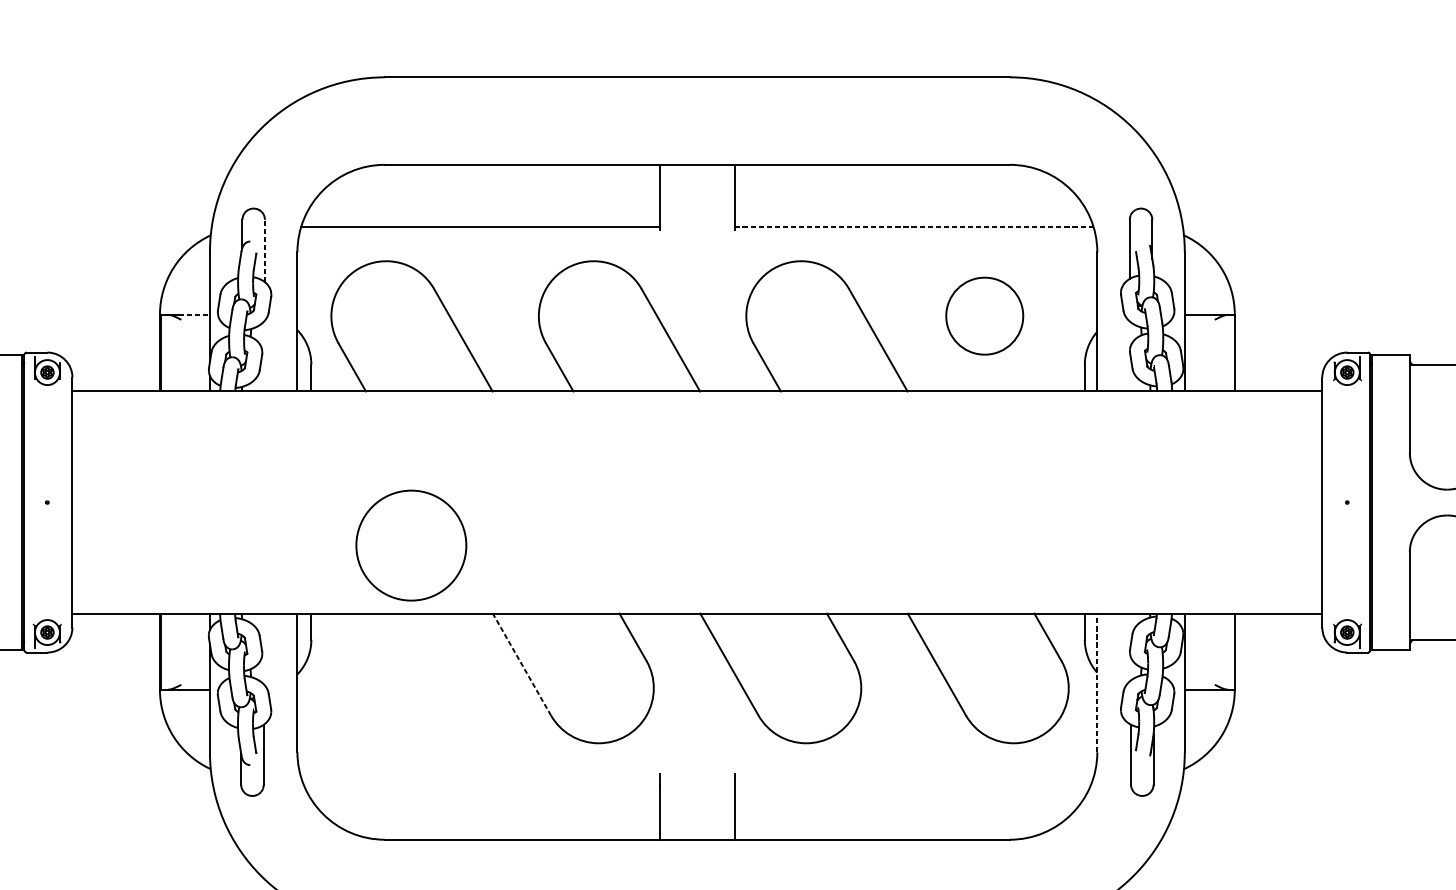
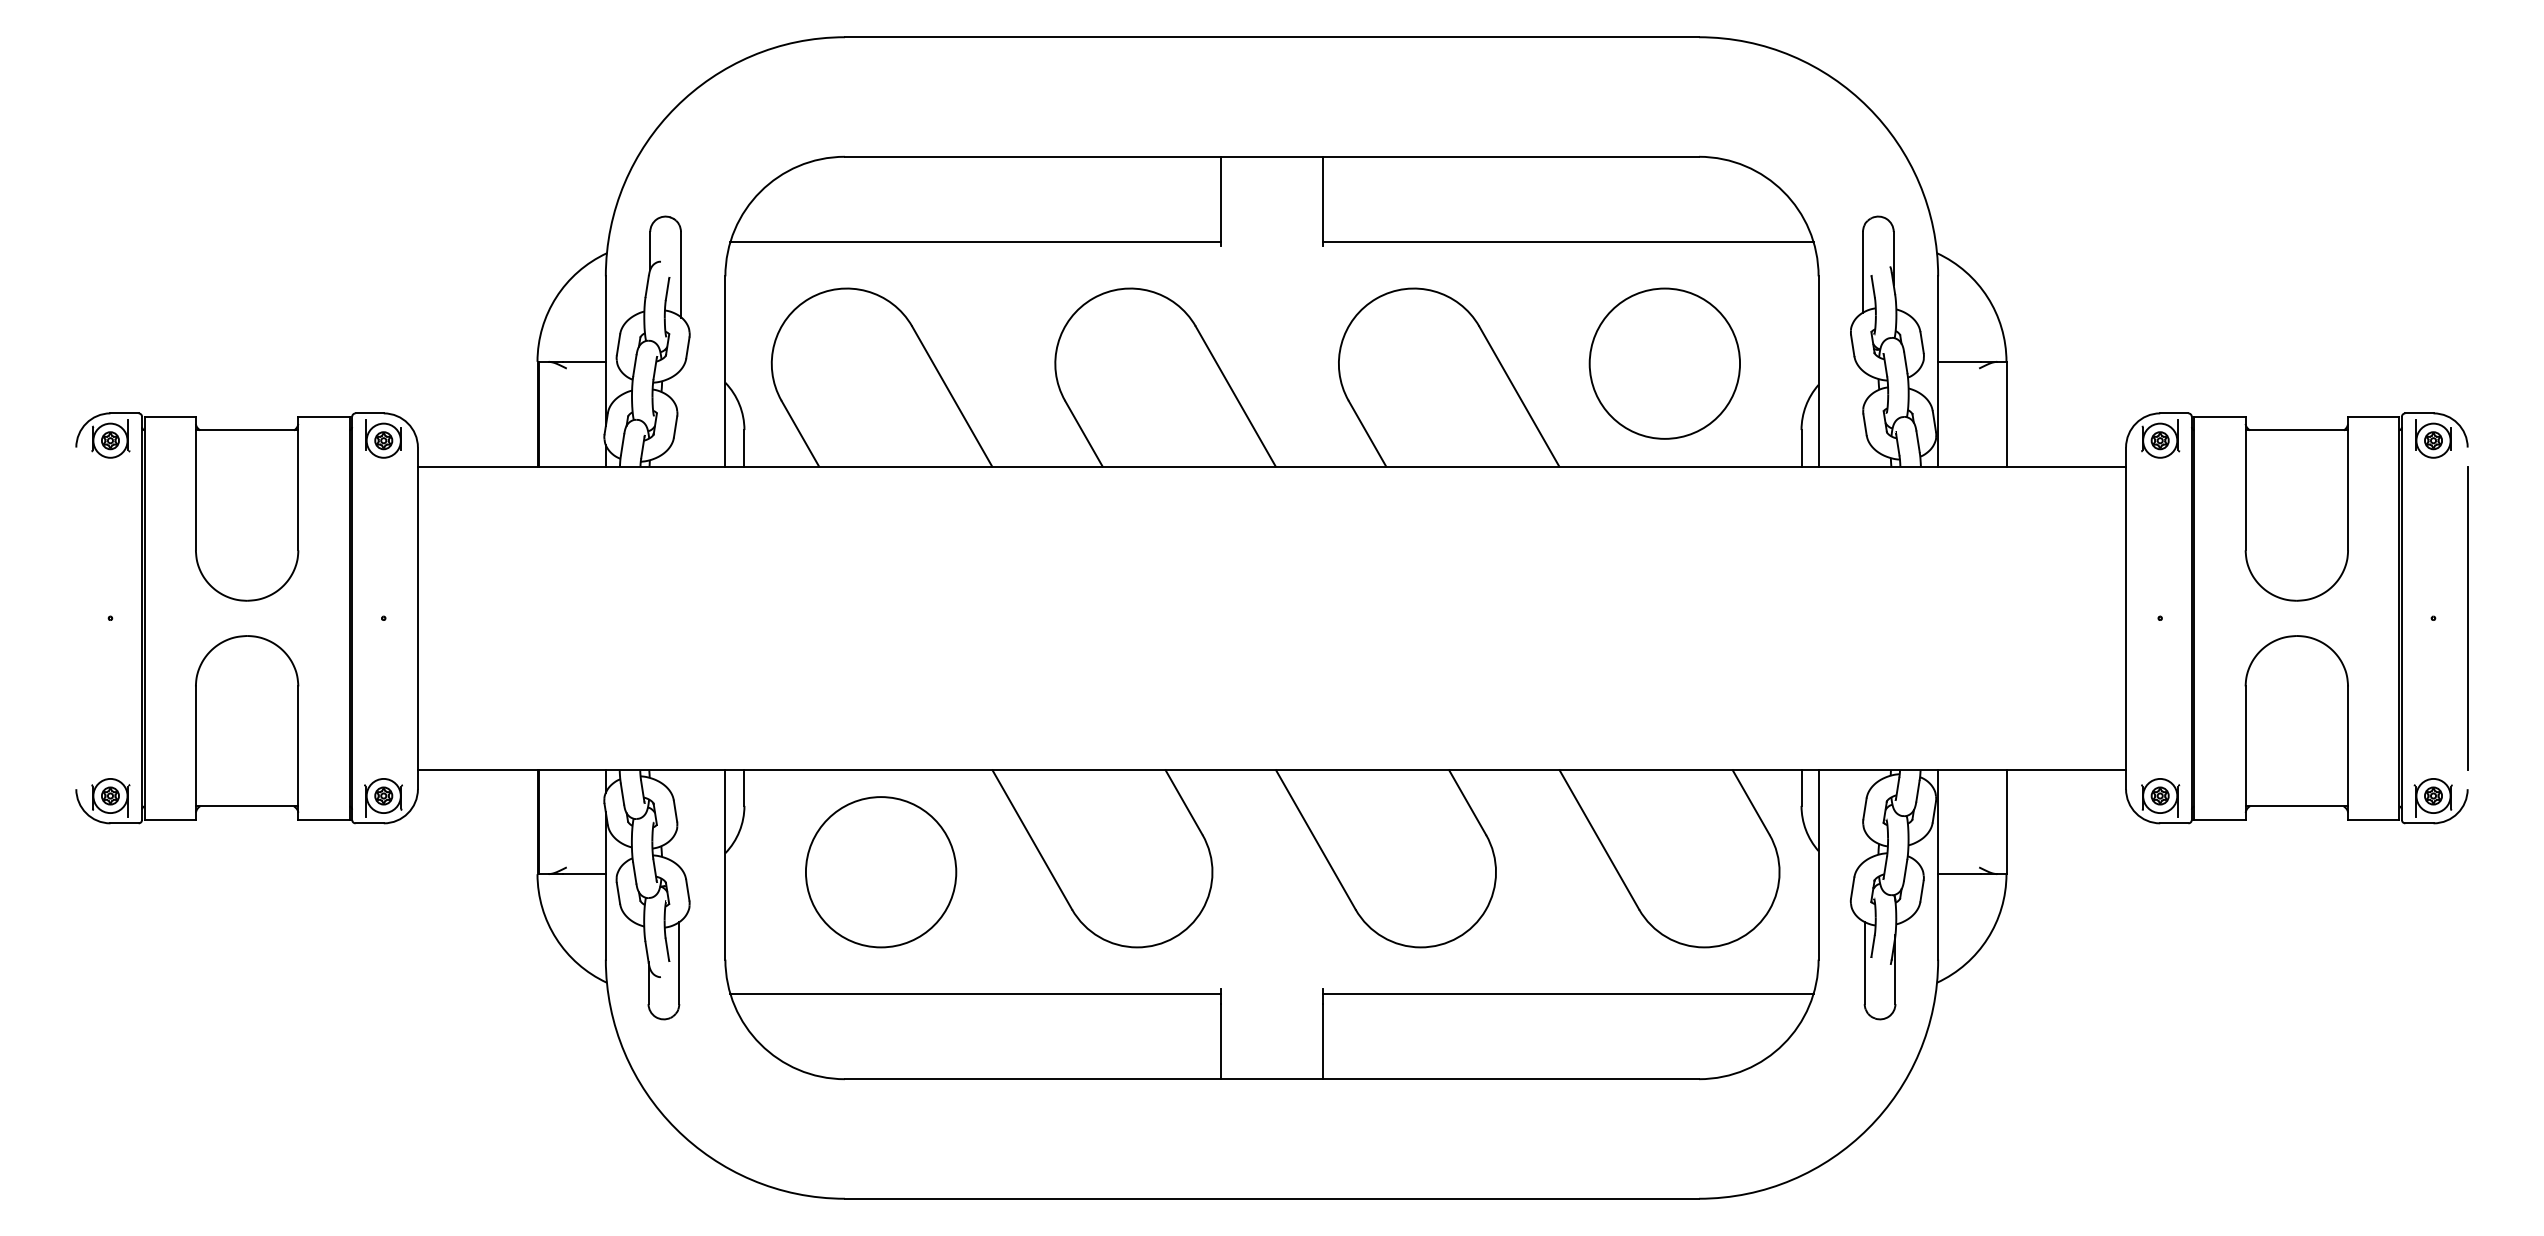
line: (913, 227) -> (1567, 242), dashed -> solid
line: (264, 250) -> (680, 274), dashed -> solid
line: (195, 314) -> (585, 361), dashed -> solid
circle: (984, 316) -> (1664, 363), size x1.43
circle: (411, 545) -> (881, 872), moved
line: (522, 664) -> (1032, 839), dashed -> solid
line: (1097, 682) -> (1818, 864), dashed -> solid
line: (480, 777) -> (975, 993), added
line: (914, 777) -> (1568, 993), added

